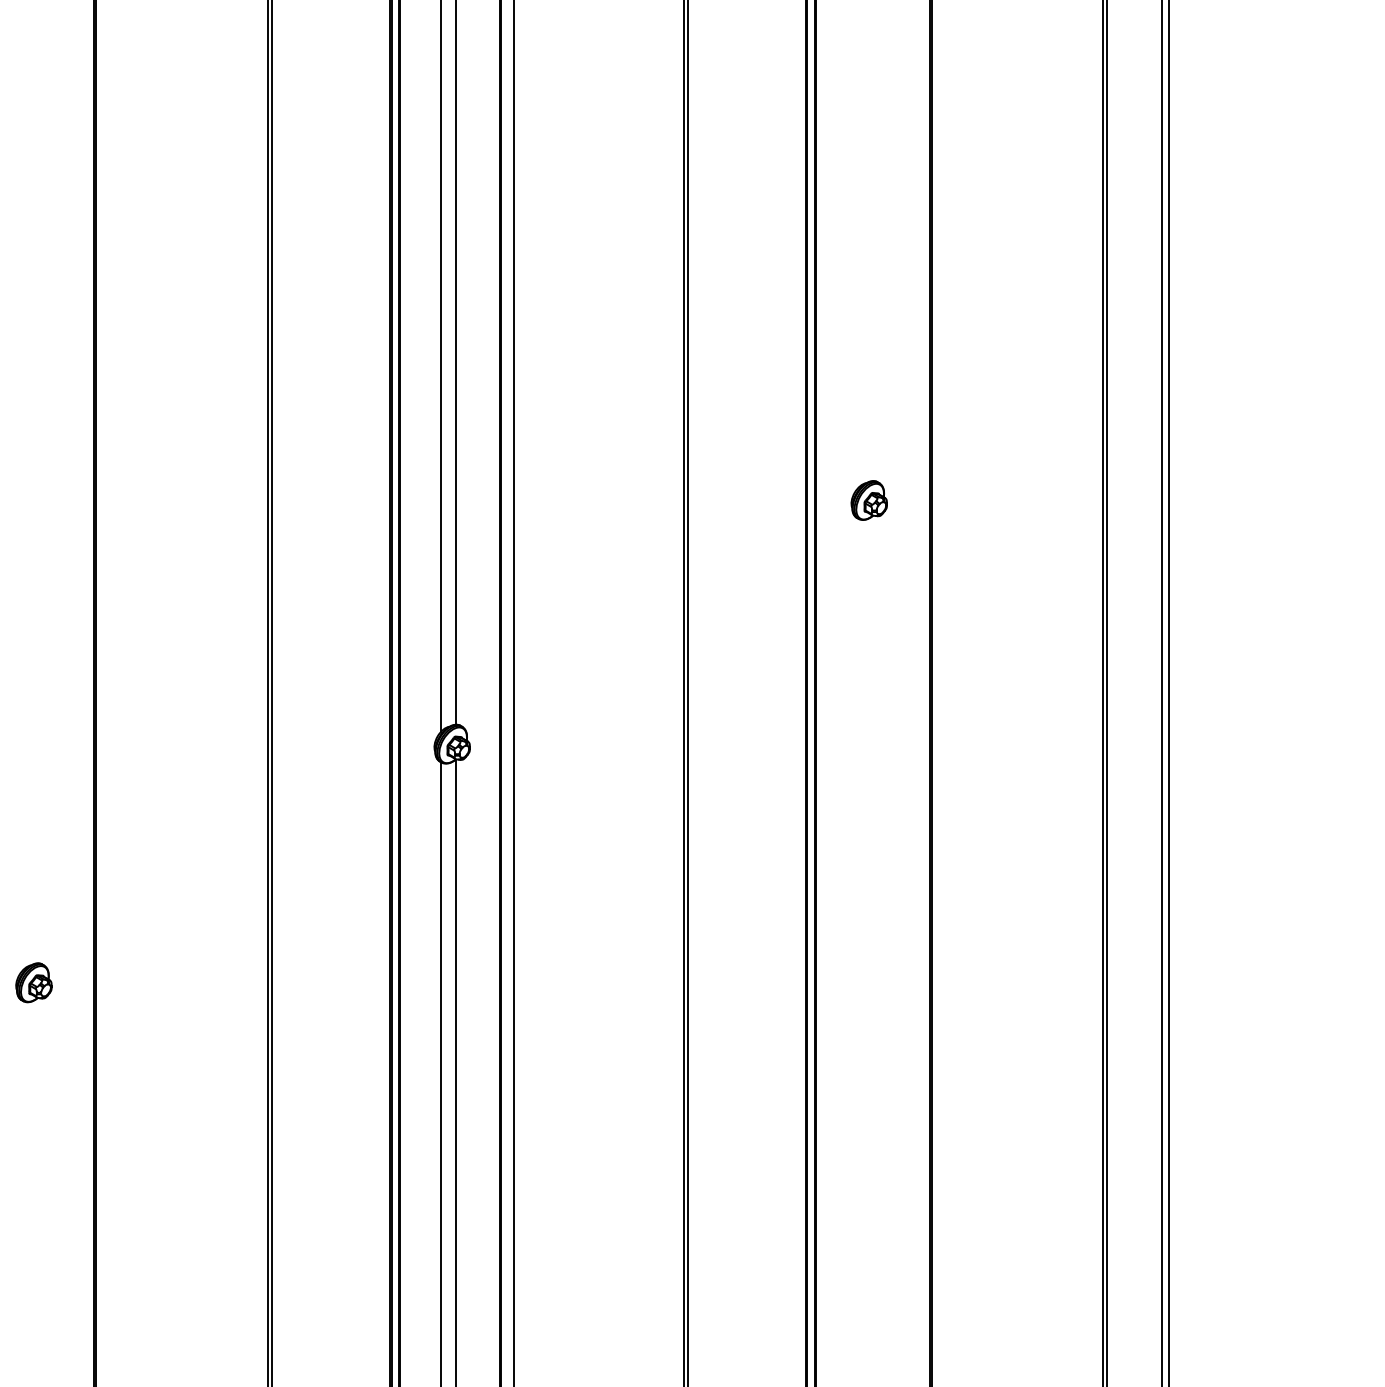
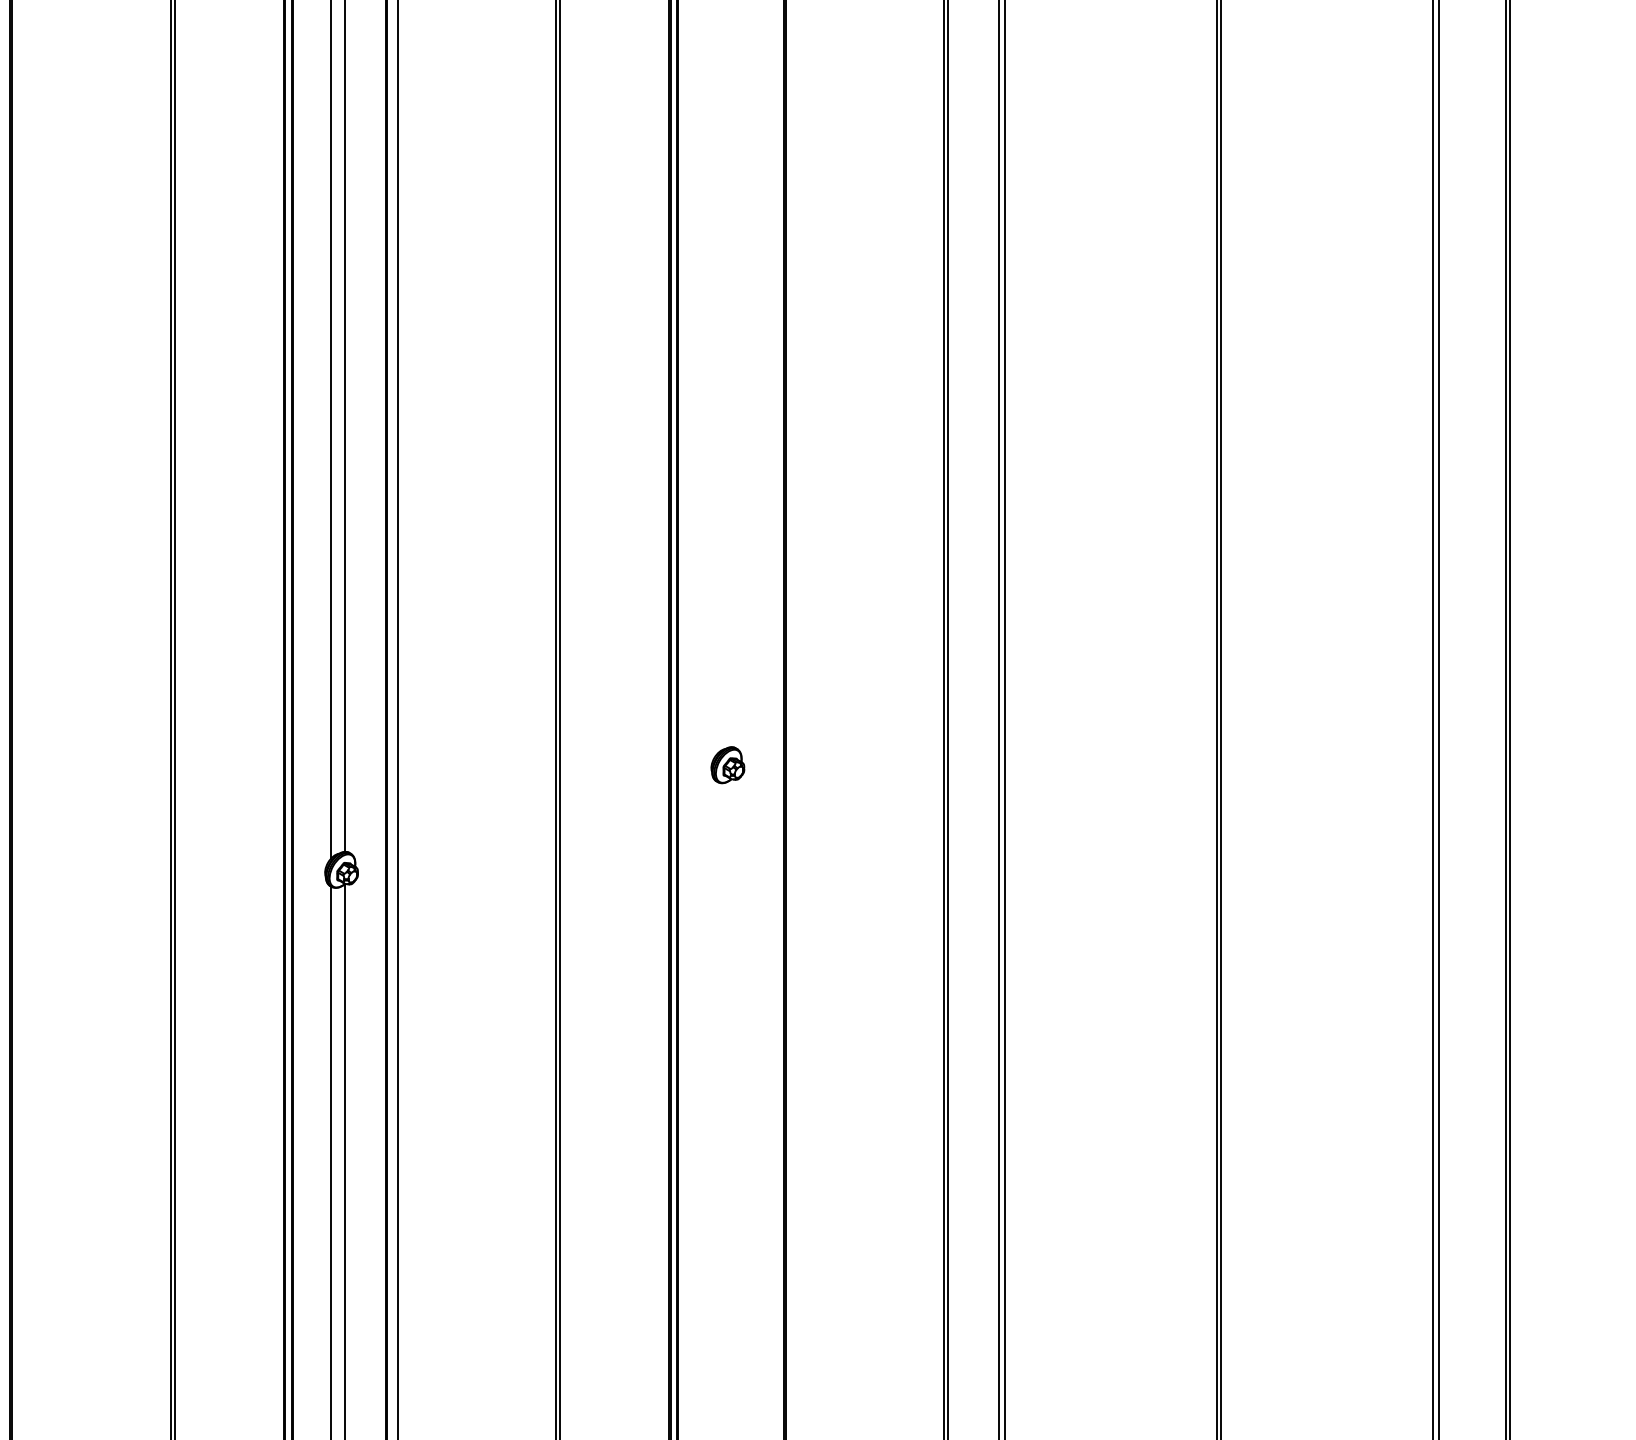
part: (868, 500) -> (727, 765), moved

